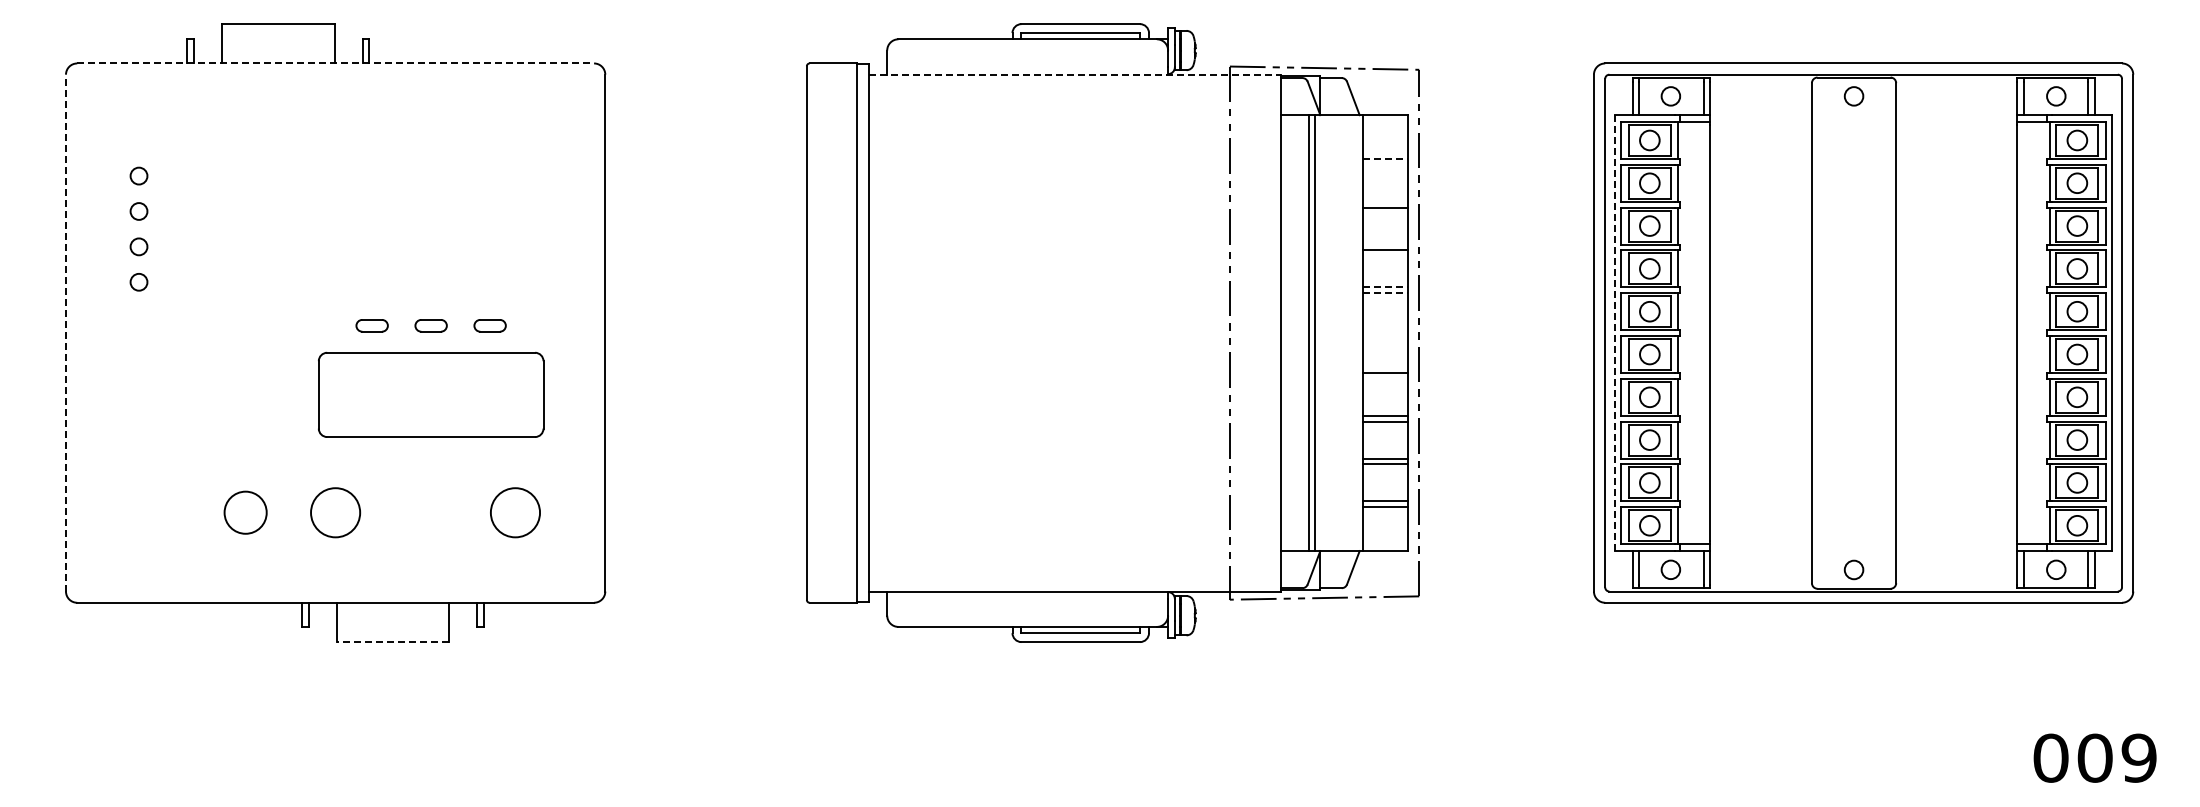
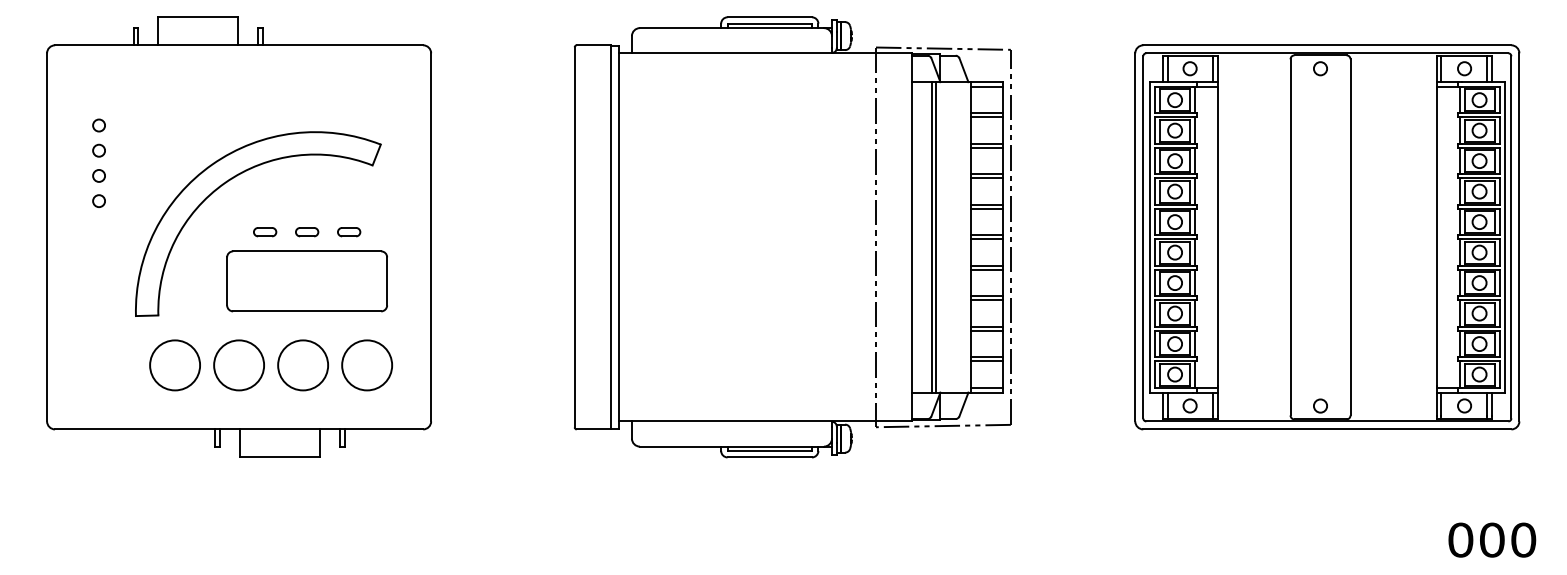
line: (336, 63) -> (239, 45), dashed -> solid
line: (1075, 74) -> (766, 53), dashed -> solid
line: (1385, 121) -> (986, 86), added
line: (1386, 159) -> (987, 113), dashed -> solid
line: (1385, 164) -> (986, 117), added
line: (1385, 201) -> (986, 143), added
line: (1385, 244) -> (986, 174), added
part: (321, 254) -> (229, 181), added
line: (1386, 287) -> (987, 204), dashed -> solid
line: (1386, 293) -> (987, 209), dashed -> solid
line: (1385, 330) -> (986, 235), added
line: (66, 332) -> (47, 236), dashed -> solid
line: (1614, 333) -> (1149, 237), dashed -> solid
line: (1385, 335) -> (986, 239), added
line: (1385, 378) -> (986, 269), added
circle: (245, 512) -> (174, 365), size x1.67
circle: (335, 512) -> (239, 365), size x1.43
circle: (425, 512) -> (303, 365), added
circle: (515, 512) -> (367, 365), size x1.43
line: (1385, 544) -> (986, 387), added
line: (392, 642) -> (279, 457), dashed -> solid
text: (2138, 757) -> (1523, 539), 009 -> 000

